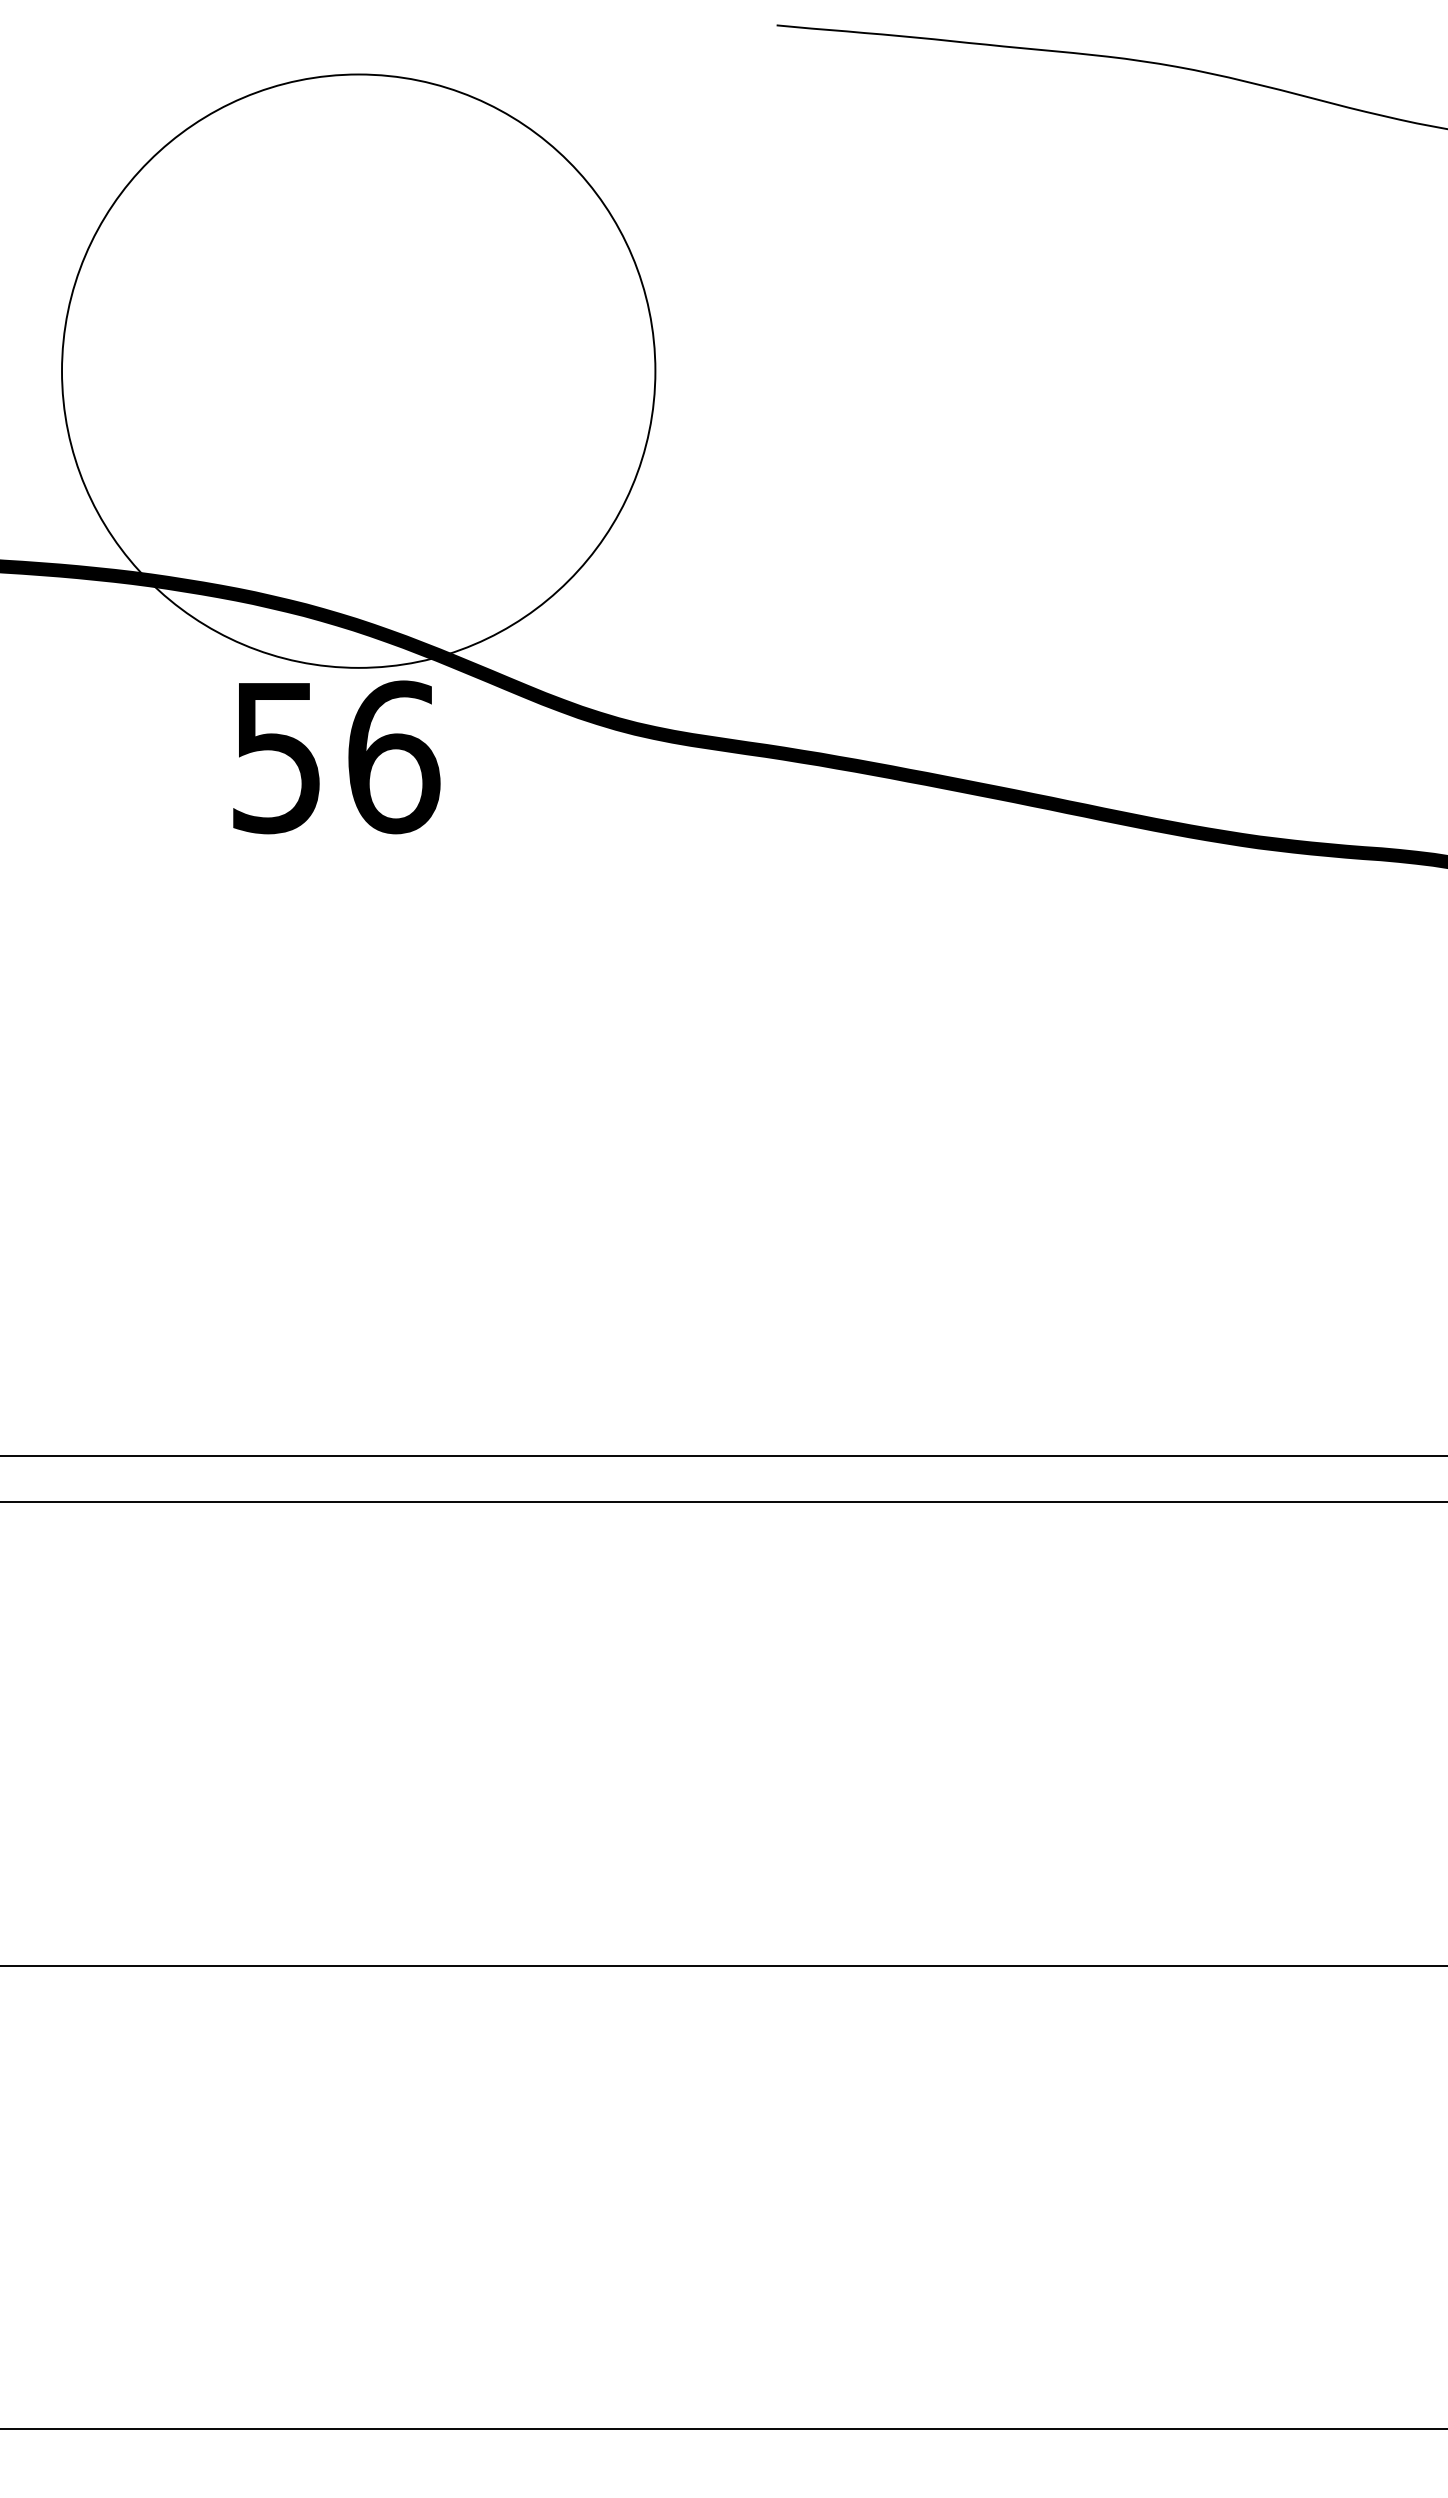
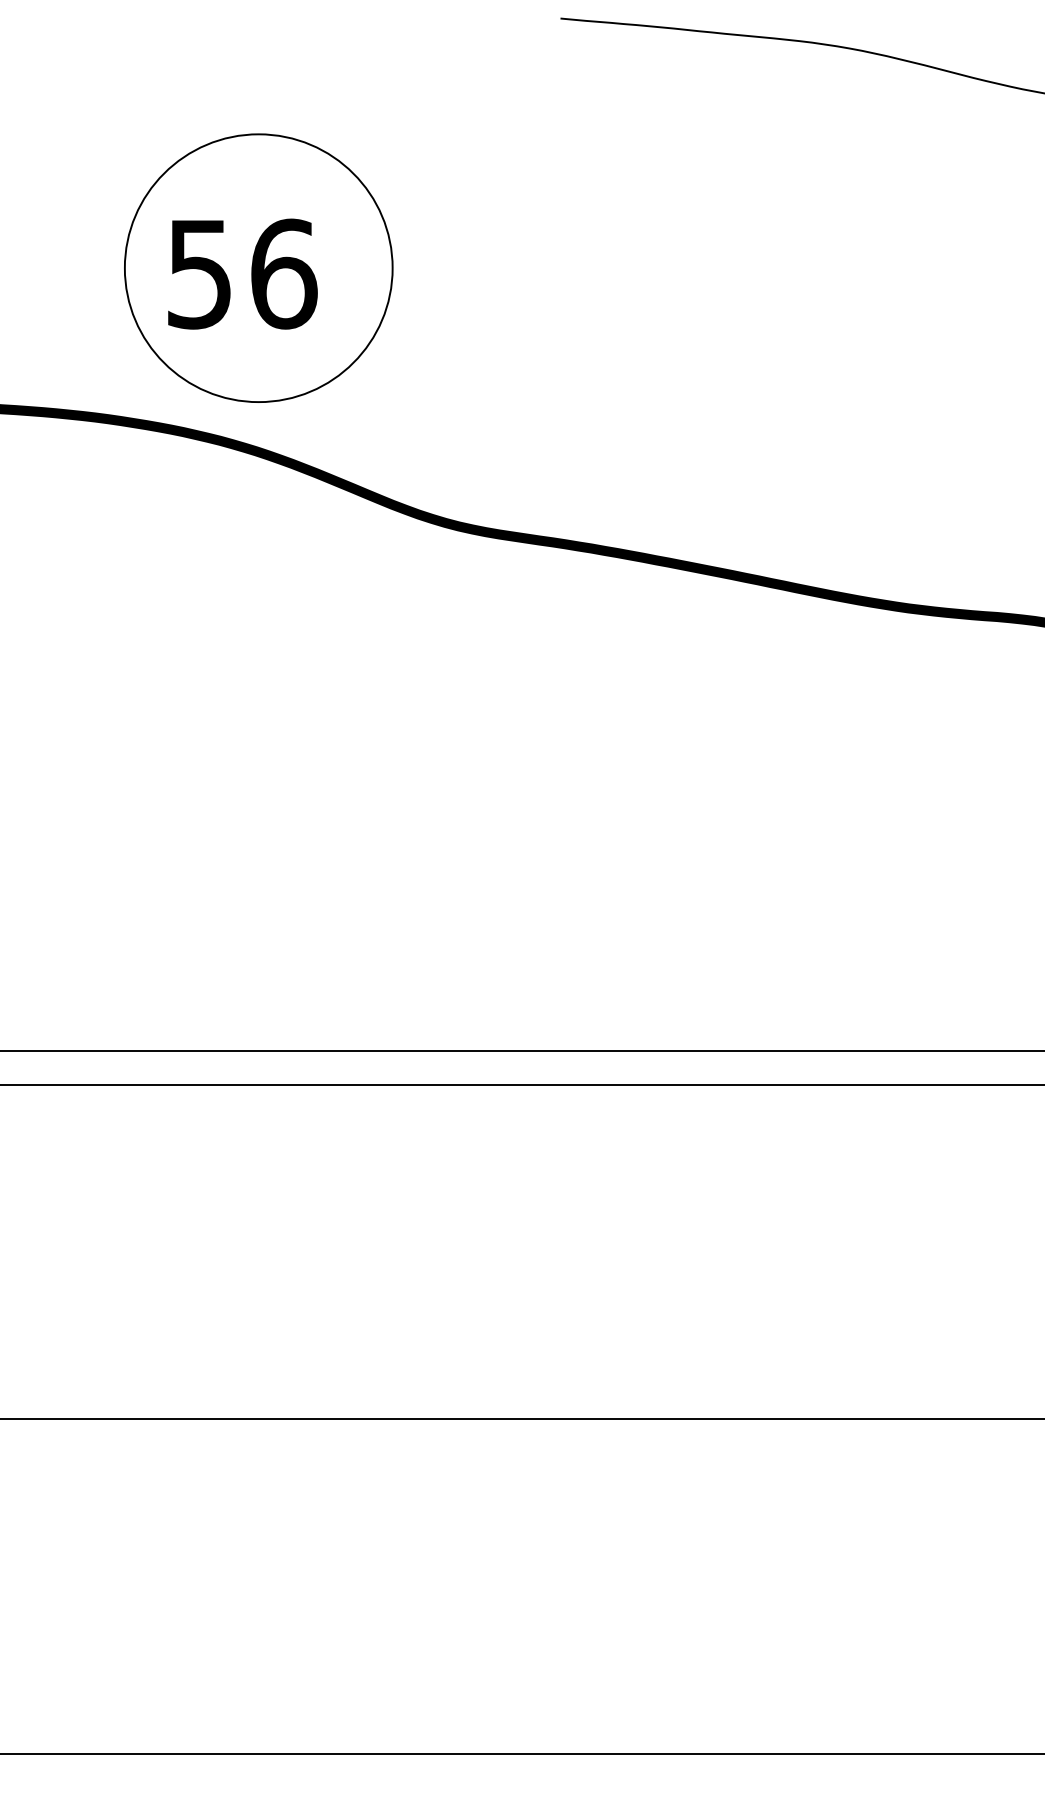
circle: (358, 370) -> (258, 267), size x0.62
text: (336, 757) -> (242, 274), moved

